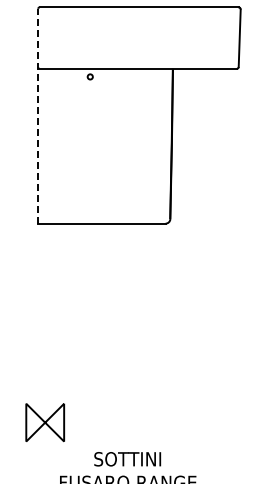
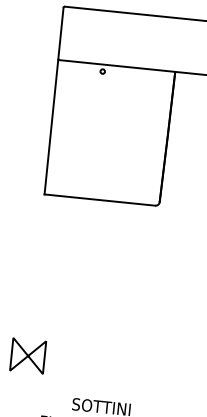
line: (38, 115) -> (54, 100), dashed -> solid
part: (45, 422) -> (28, 355), moved

